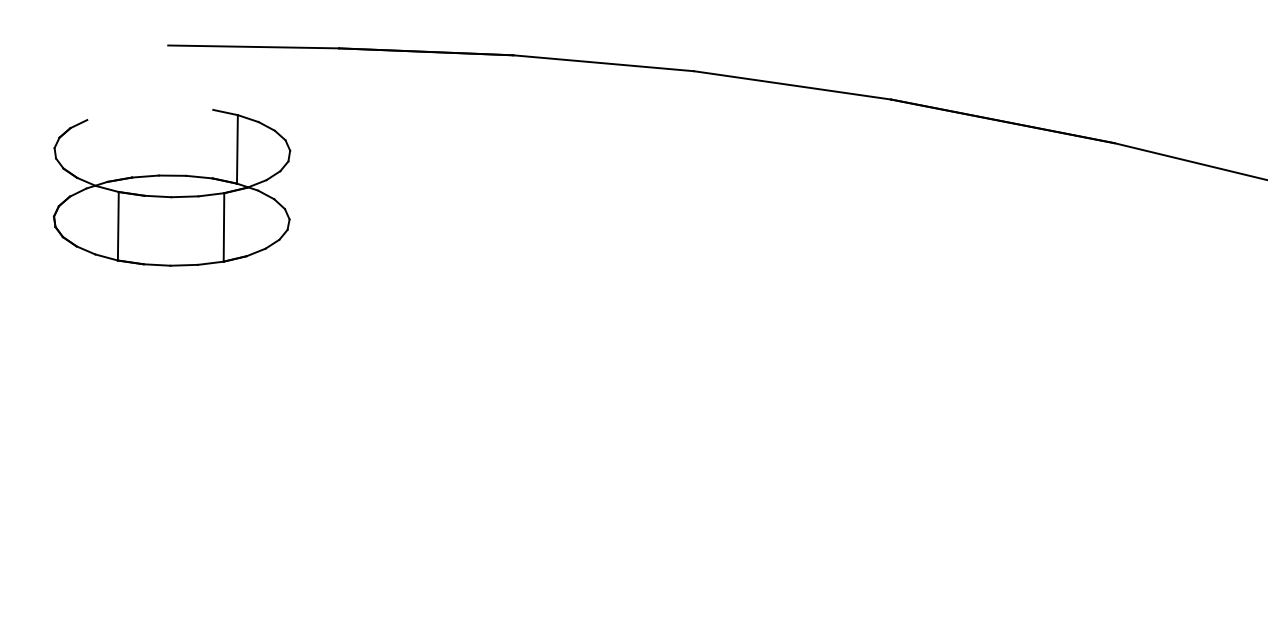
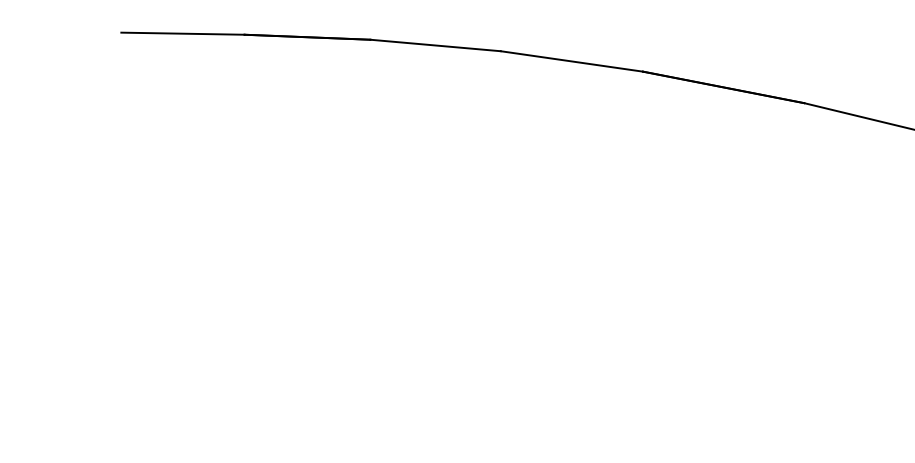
part: (172, 187) -> (124, 135), removed

